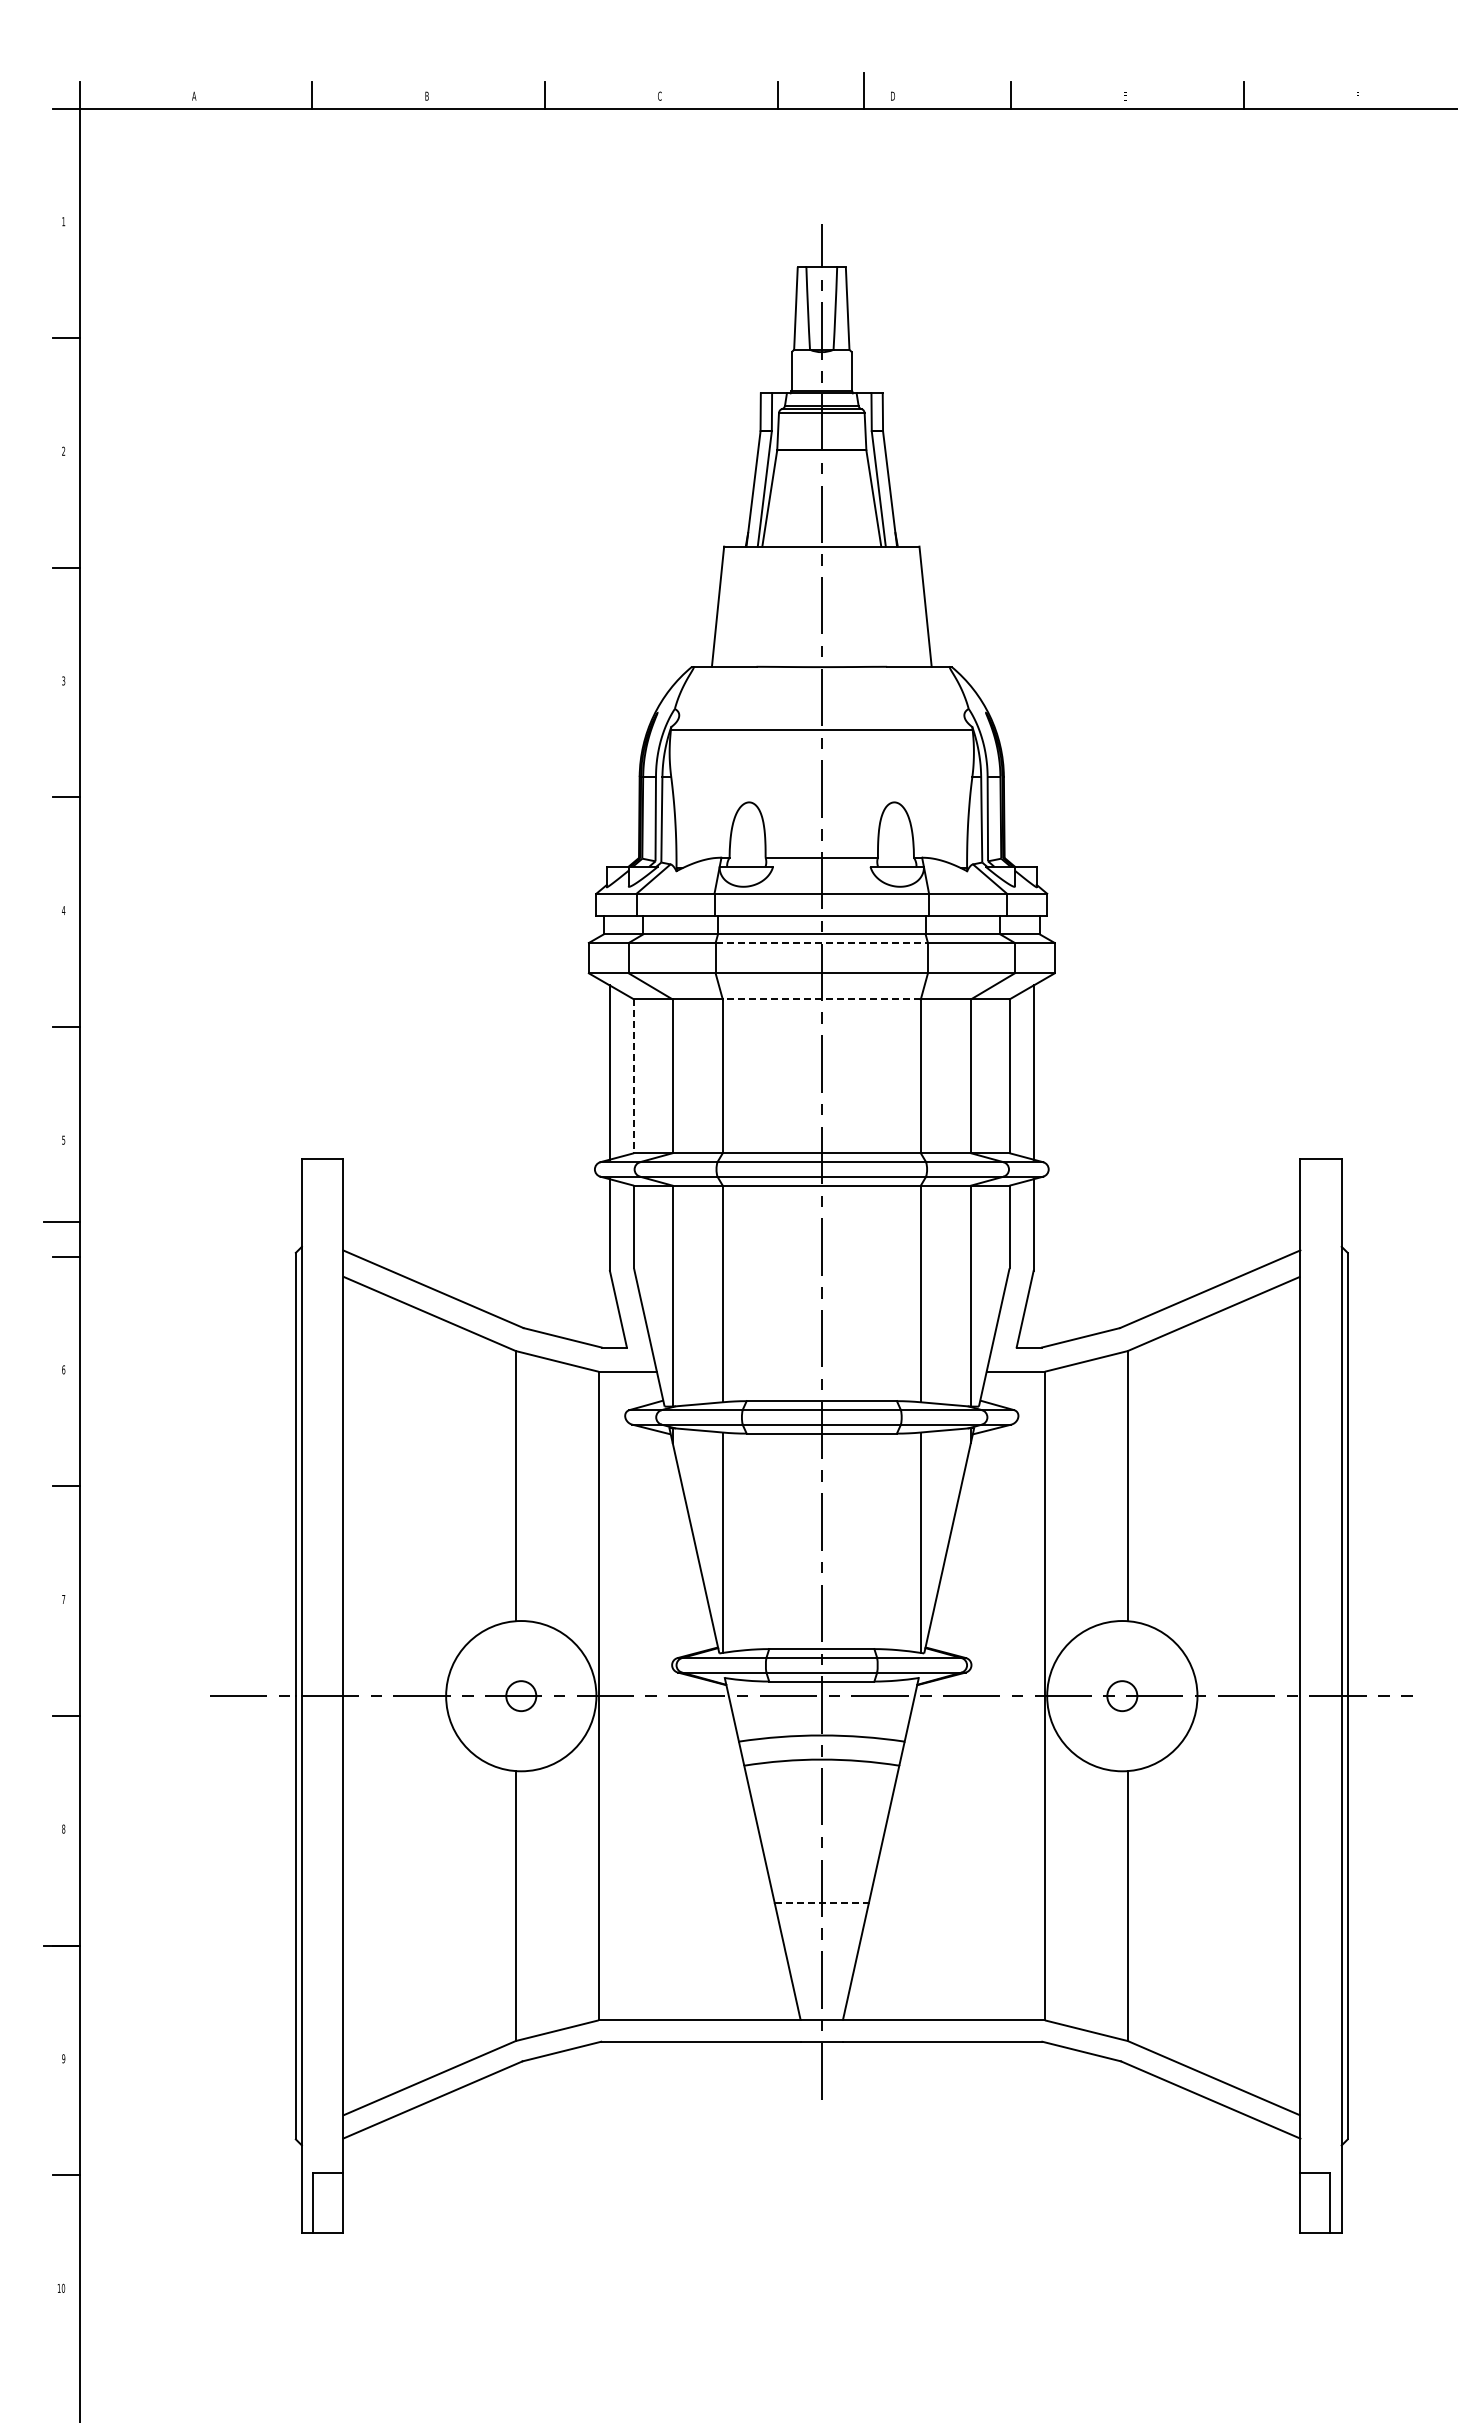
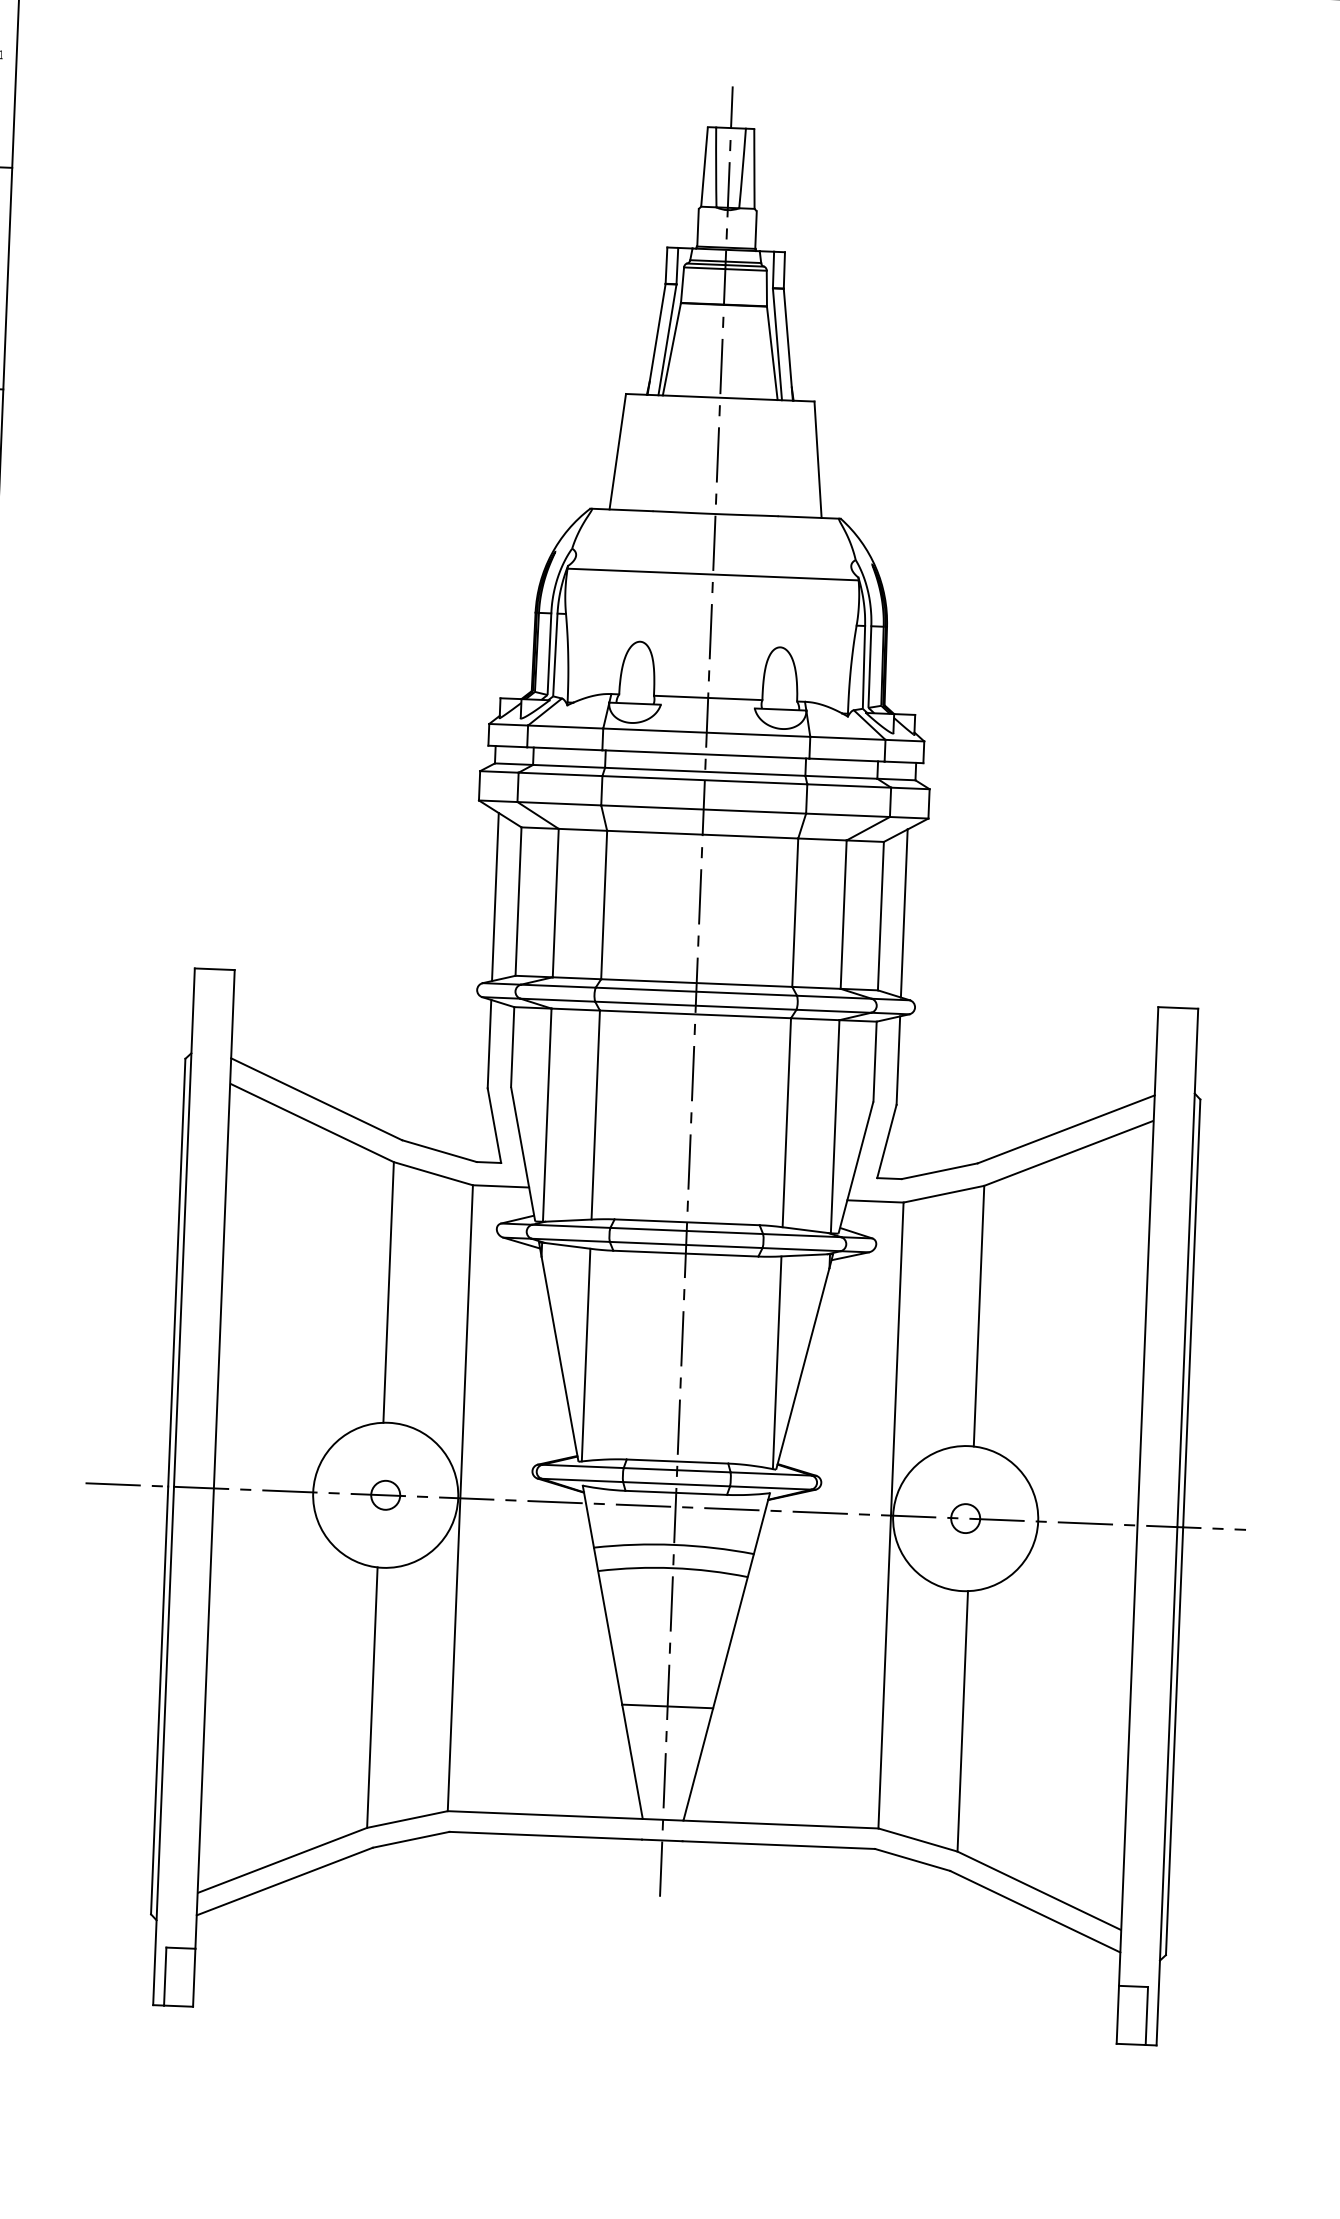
line: (822, 942) -> (705, 779), dashed -> solid
line: (821, 999) -> (702, 834), dashed -> solid
line: (634, 1076) -> (518, 901), dashed -> solid
line: (822, 1902) -> (668, 1706), dashed -> solid

